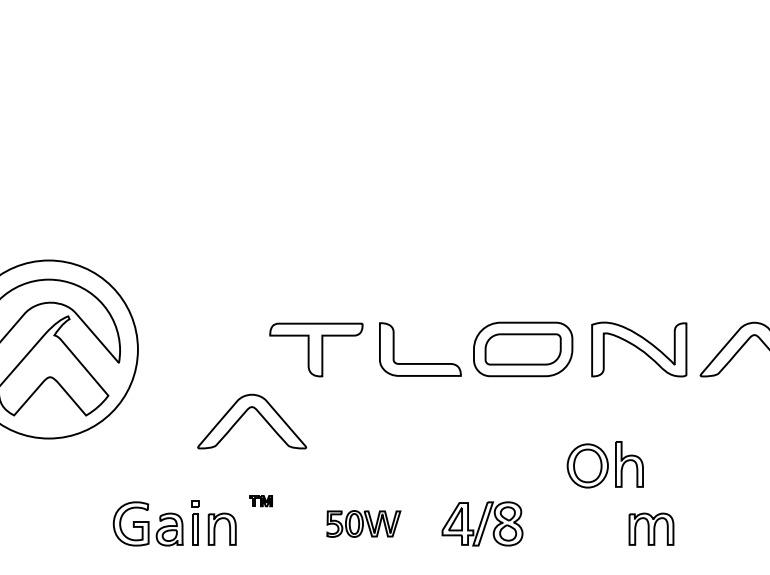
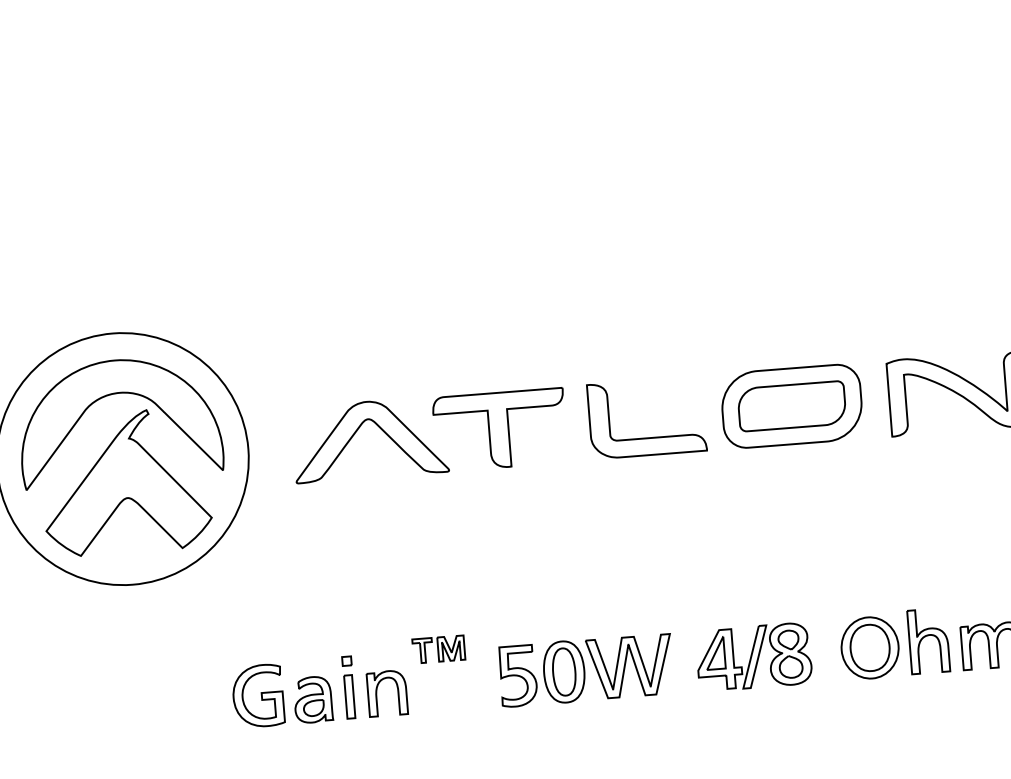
part: (259, 414) -> (379, 428), moved
part: (604, 464) -> (893, 644), moved
part: (261, 500) -> (439, 648), size x1.67
part: (363, 523) -> (585, 669), size x1.67

